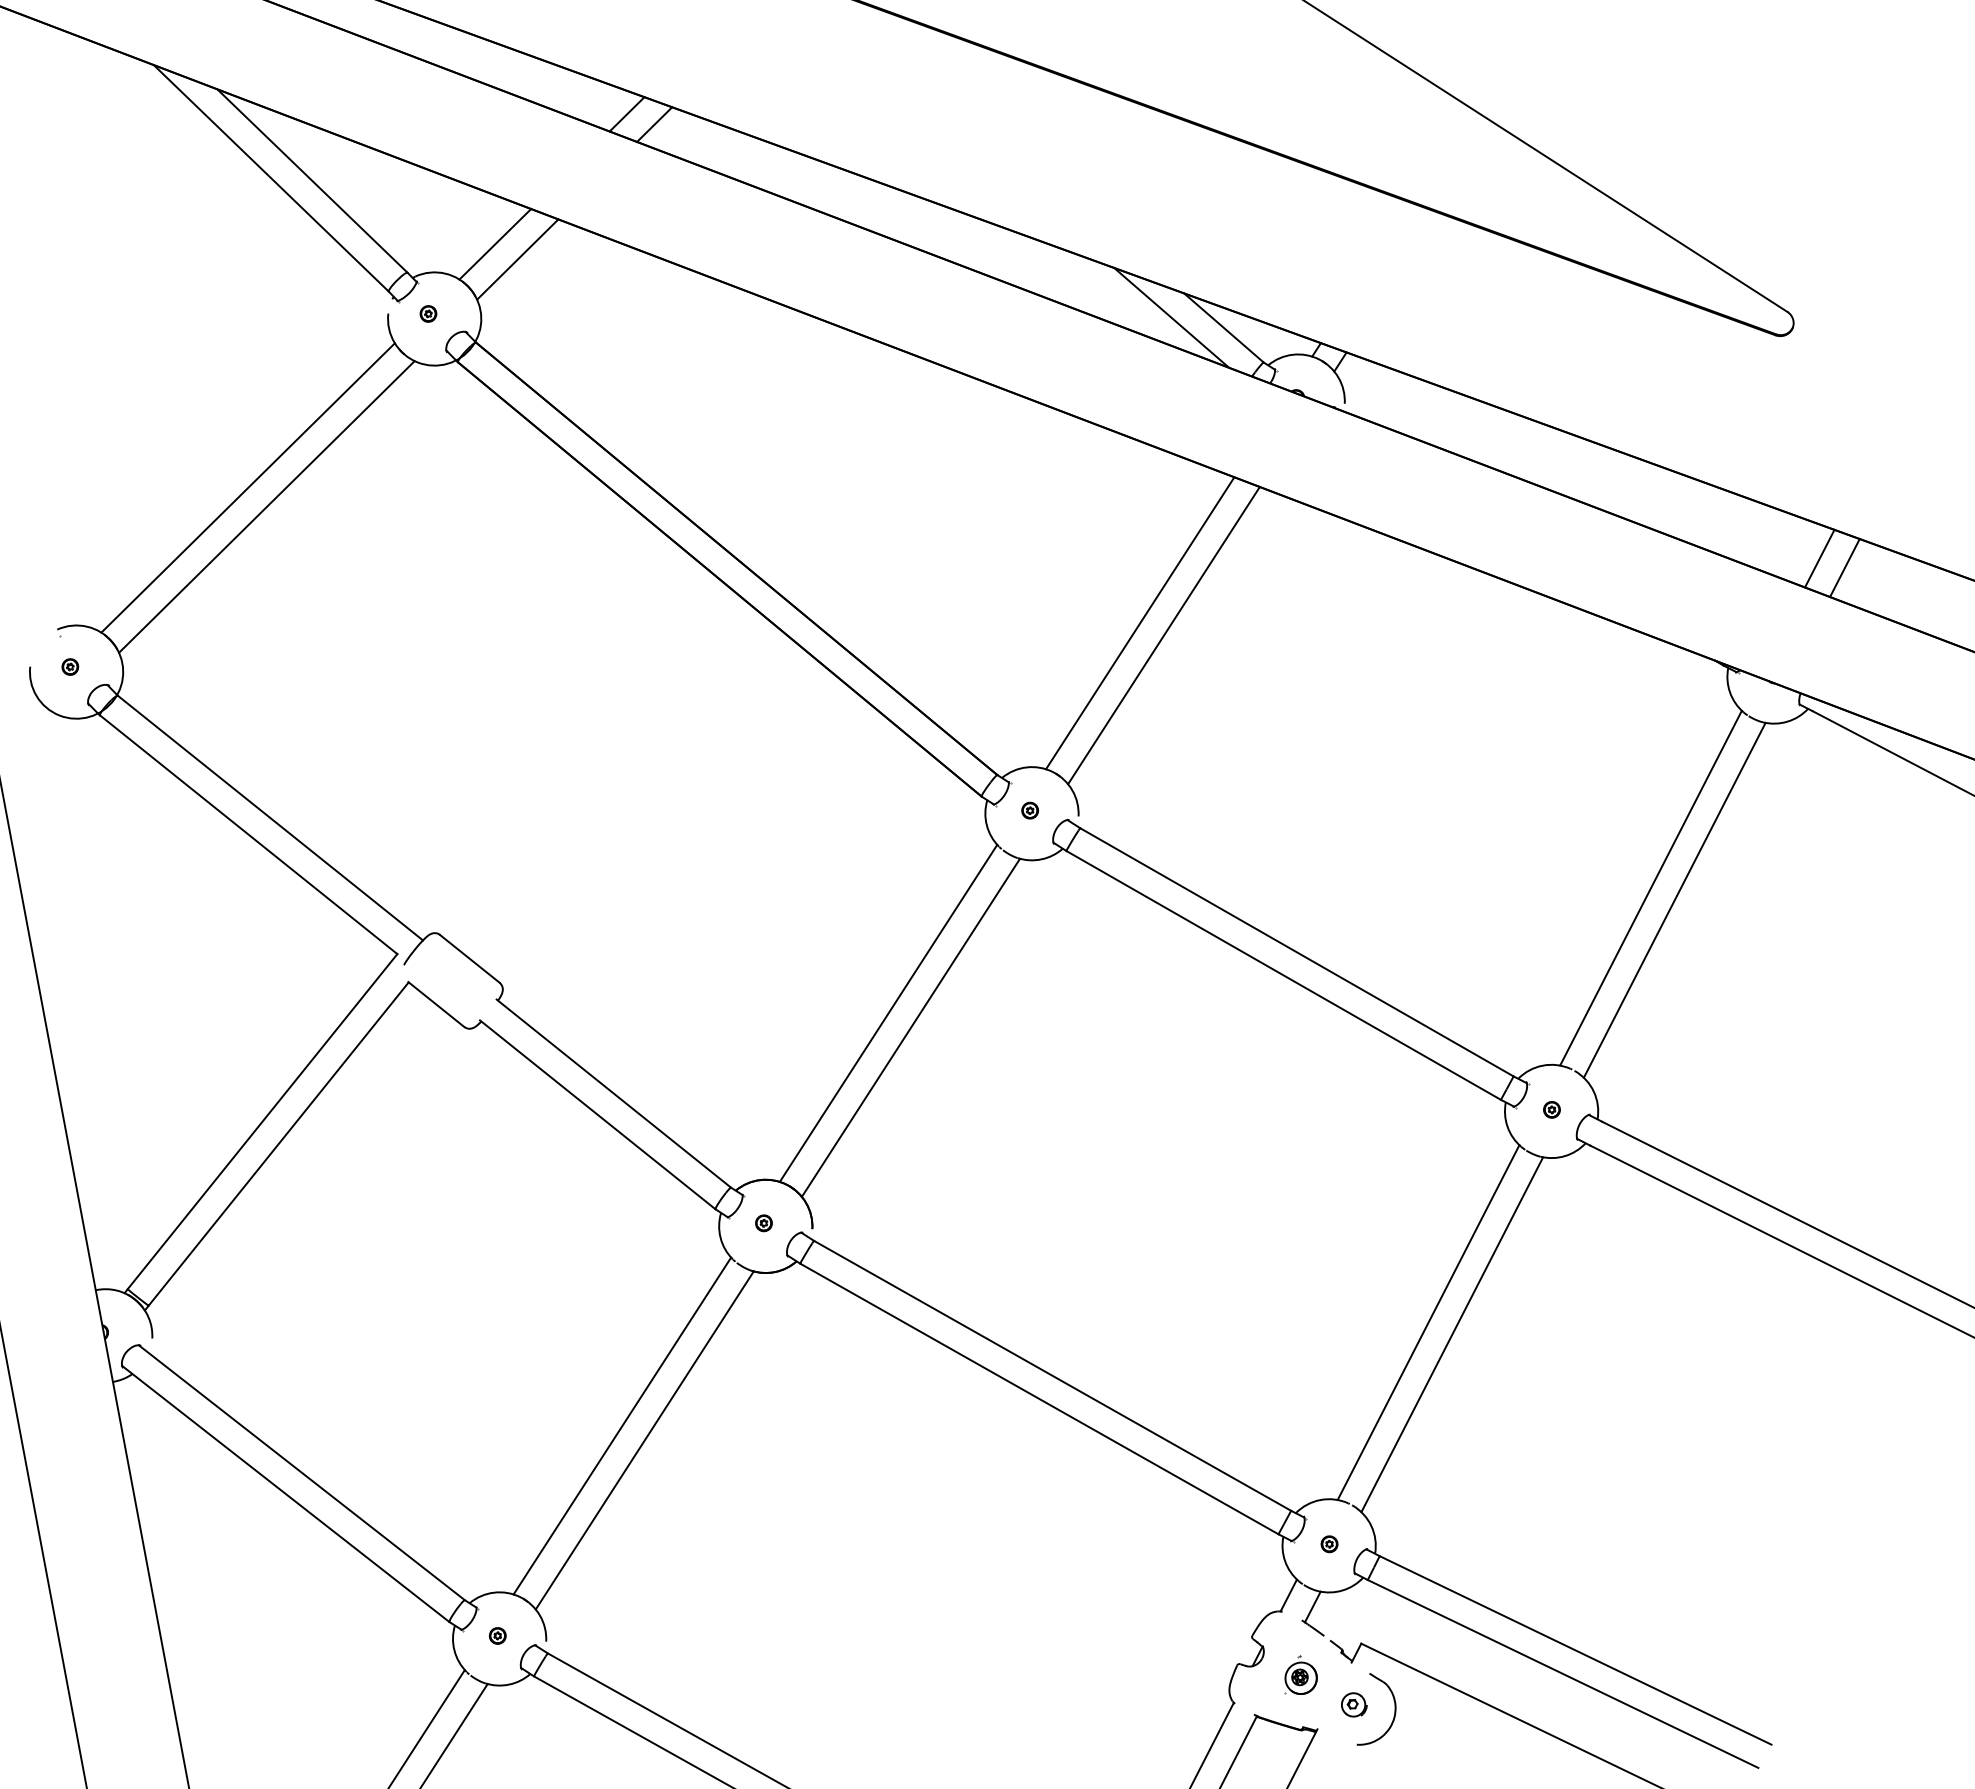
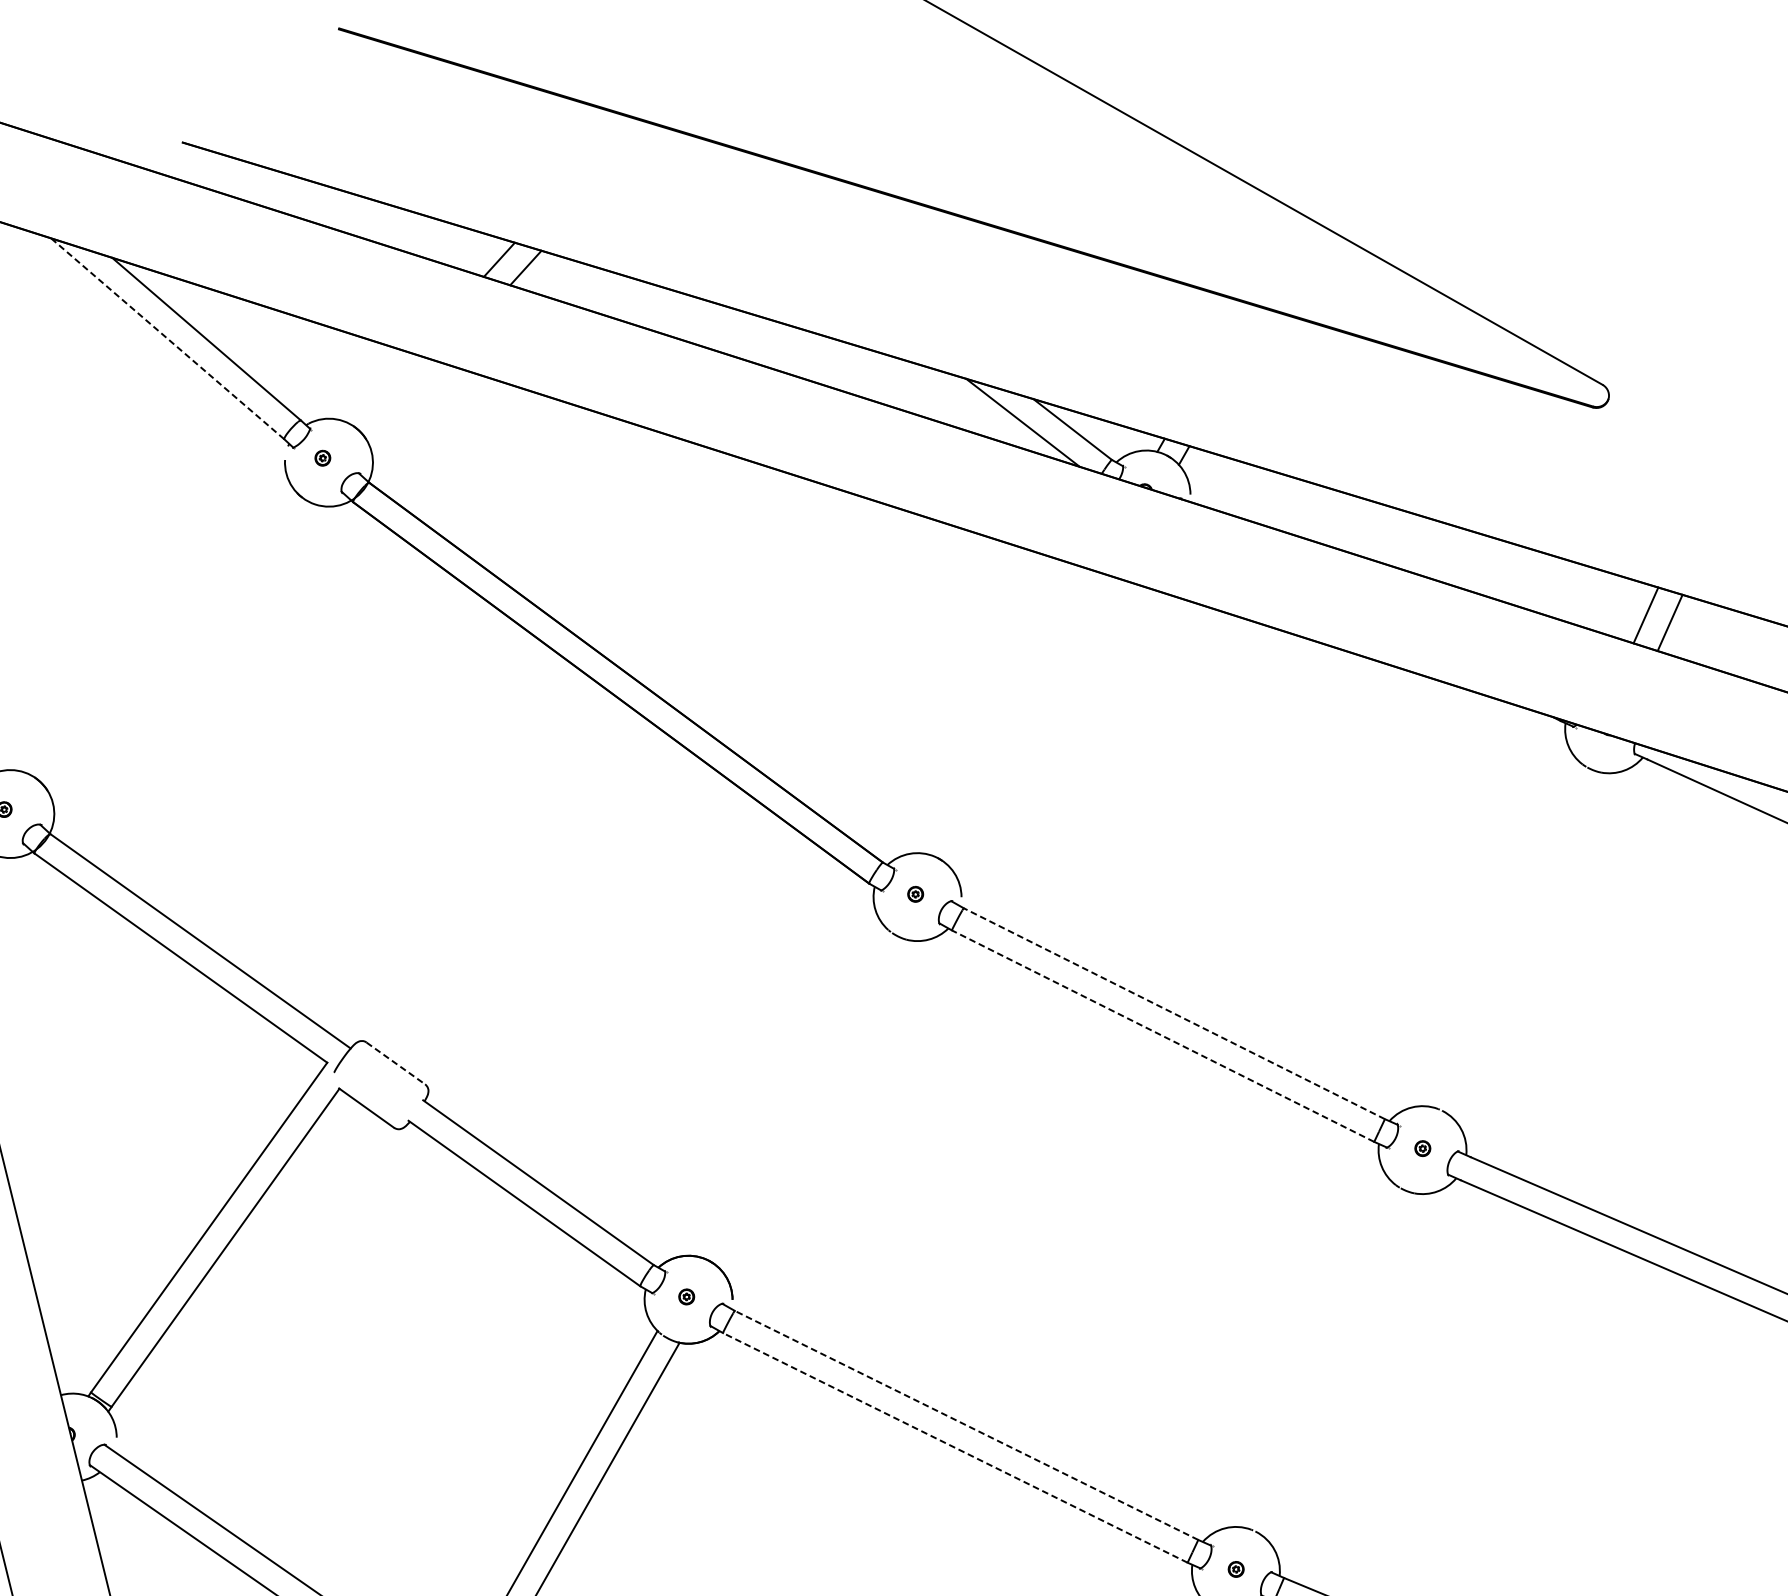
line: (270, 178) -> (166, 339), solid -> dashed
line: (495, 244) -> (382, 389), removed
line: (517, 259) -> (403, 402), removed
line: (247, 487) -> (161, 631), removed
line: (266, 506) -> (180, 648), removed
line: (1140, 623) -> (1009, 712), removed
line: (1163, 635) -> (1032, 722), removed
line: (1650, 887) -> (1503, 934), removed
line: (1674, 899) -> (1527, 944), removed
line: (1296, 952) -> (1173, 1013), solid -> dashed
line: (470, 959) -> (396, 1063), solid -> dashed
line: (1283, 975) -> (1162, 1036), solid -> dashed
line: (888, 1012) -> (792, 1091), removed
line: (910, 1027) -> (814, 1104), removed
line: (1428, 1322) -> (1317, 1355), removed
line: (1452, 1334) -> (1340, 1365), removed
line: (1052, 1375) -> (966, 1425), solid -> dashed
line: (1039, 1399) -> (955, 1448), solid -> dashed

